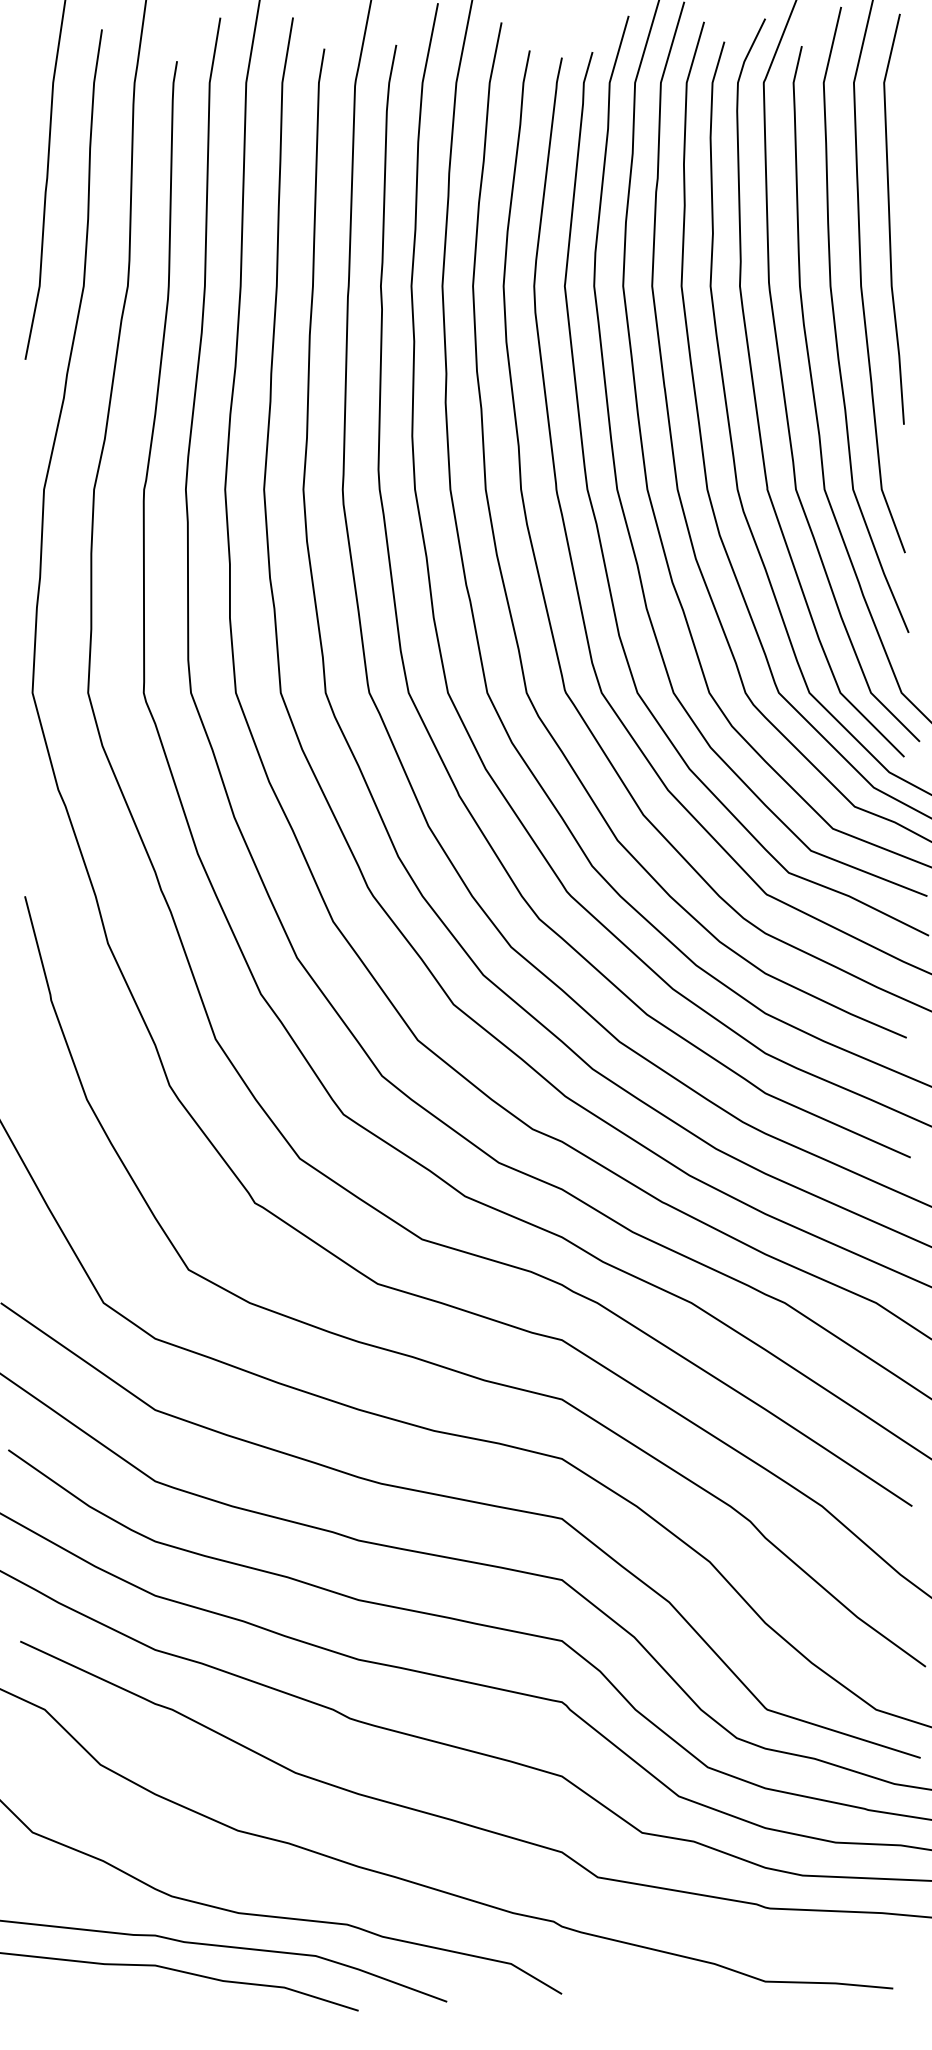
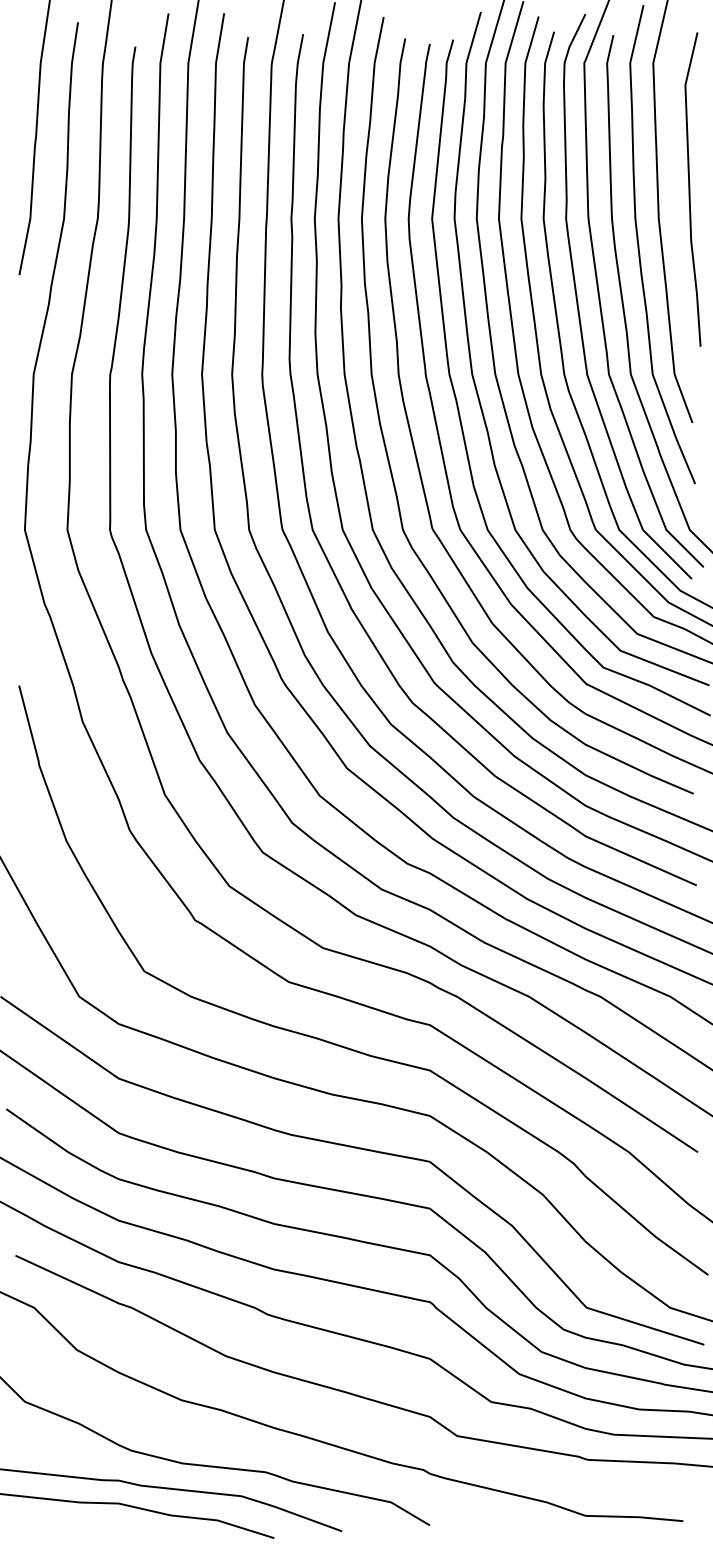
curve: (890, 219) -> (690, 189), moved

